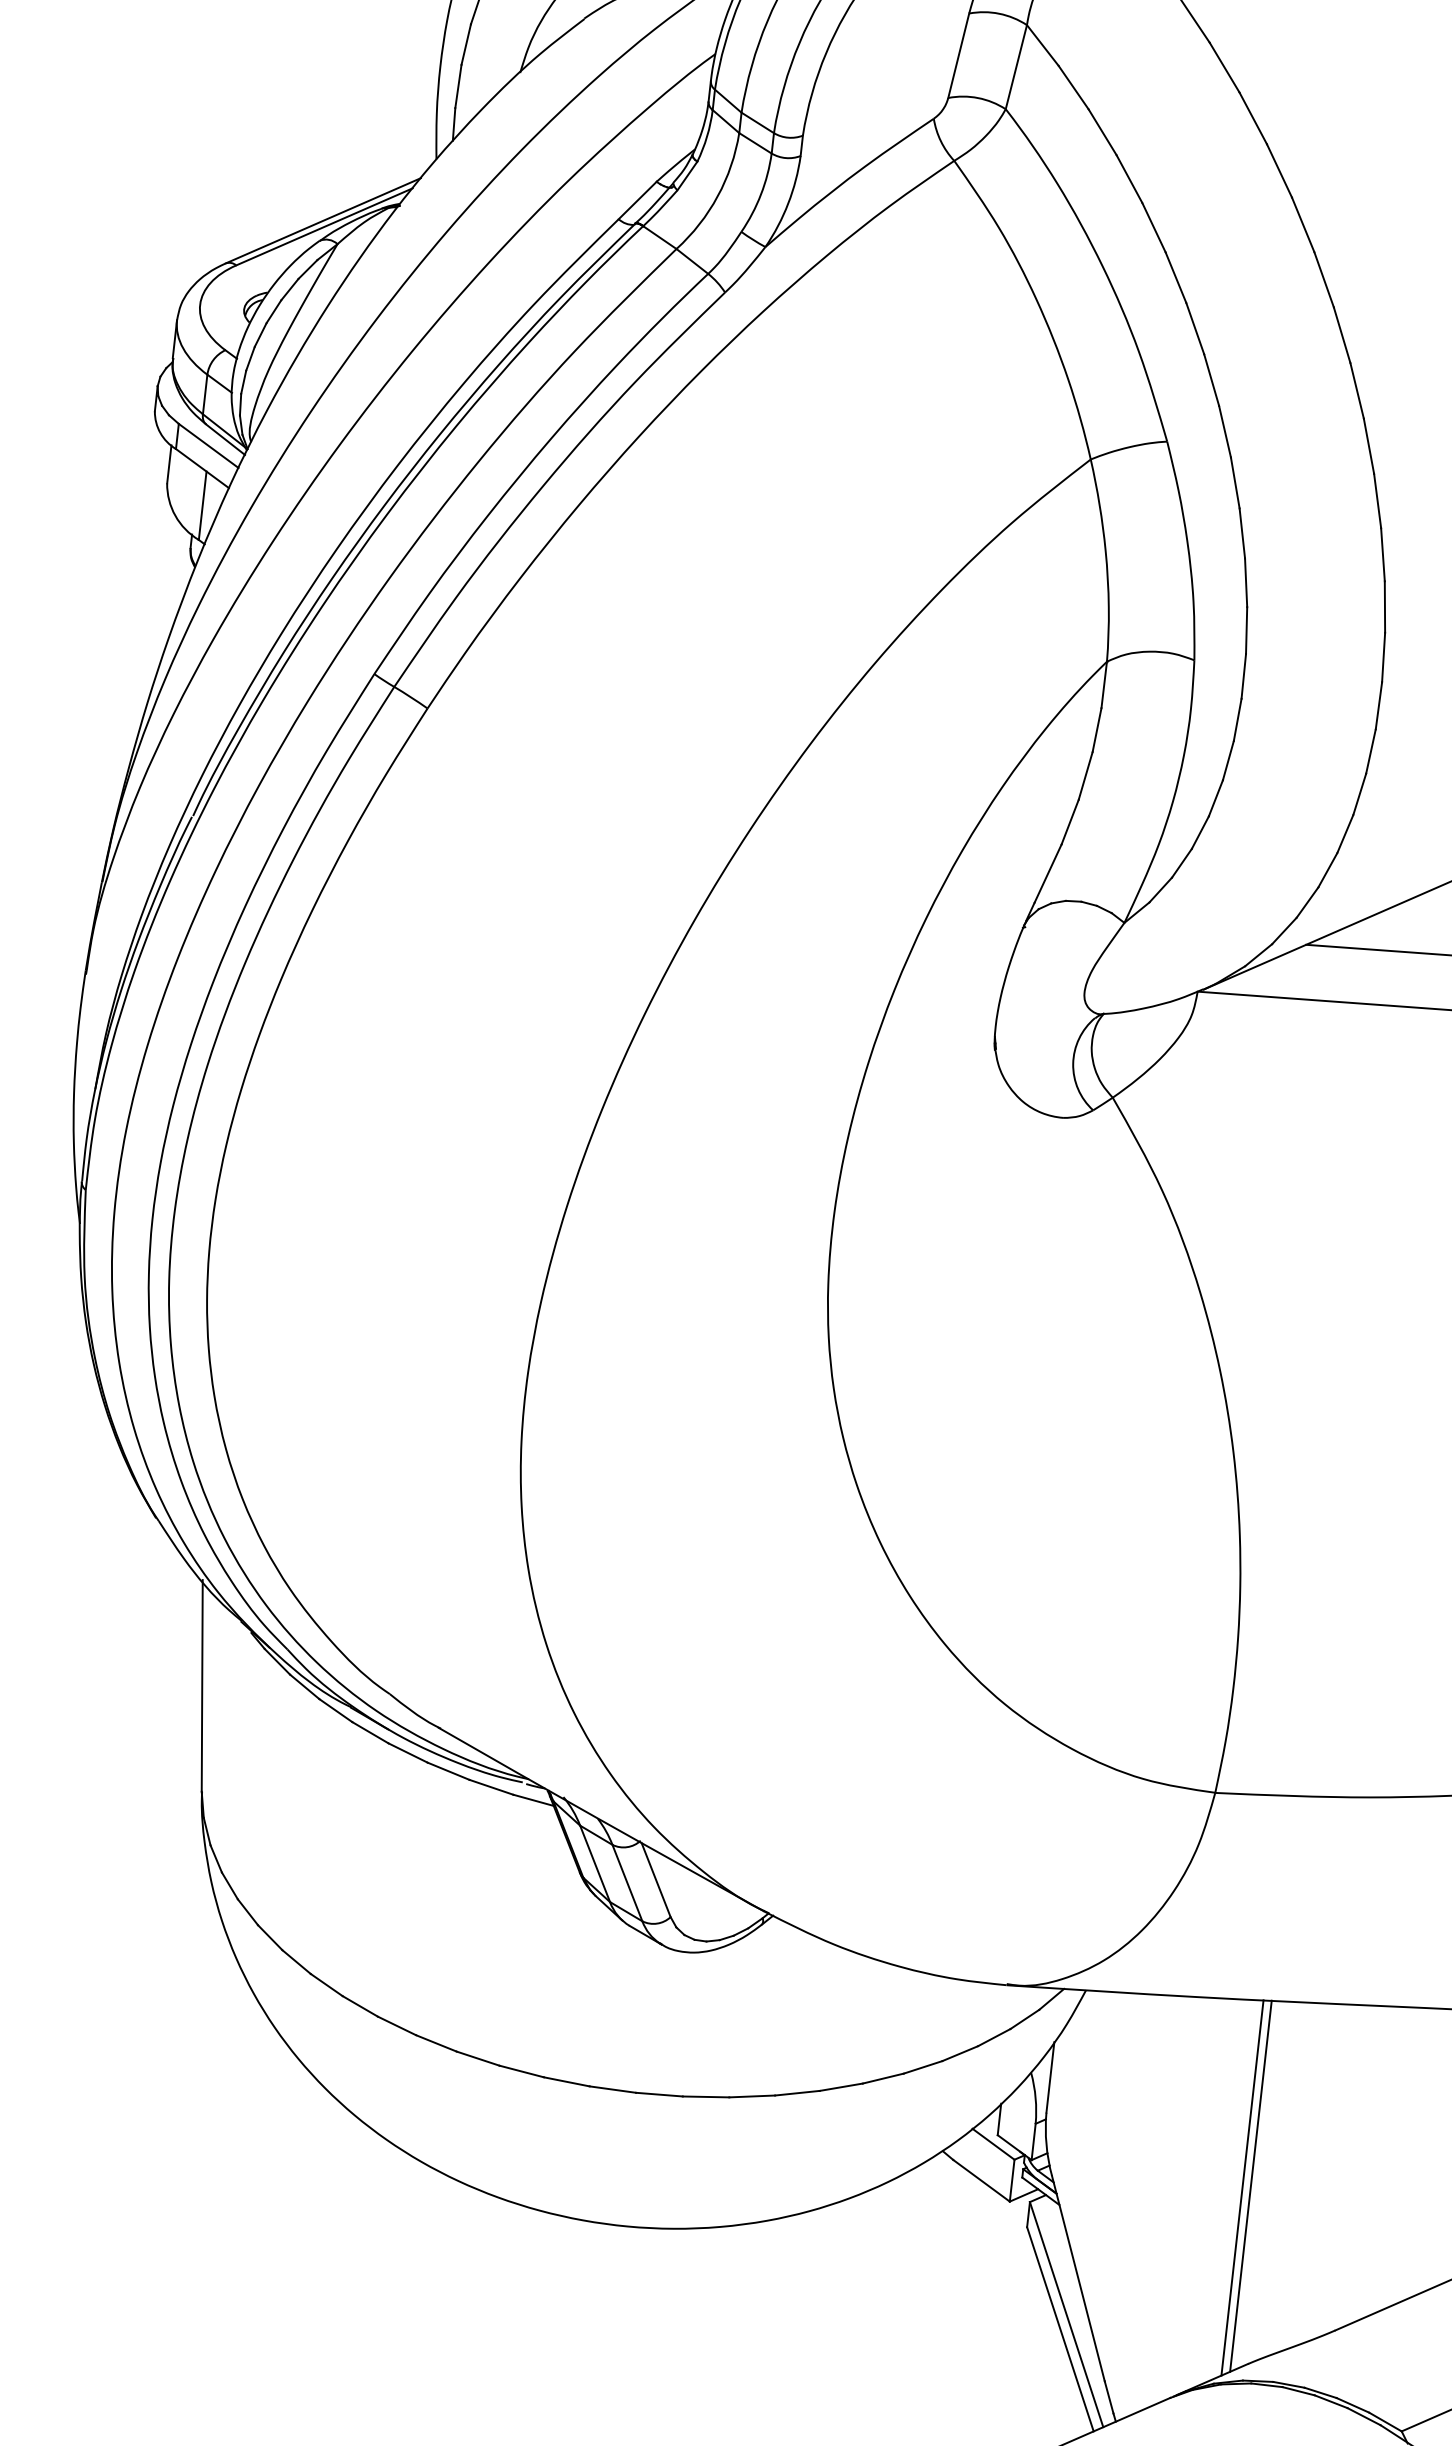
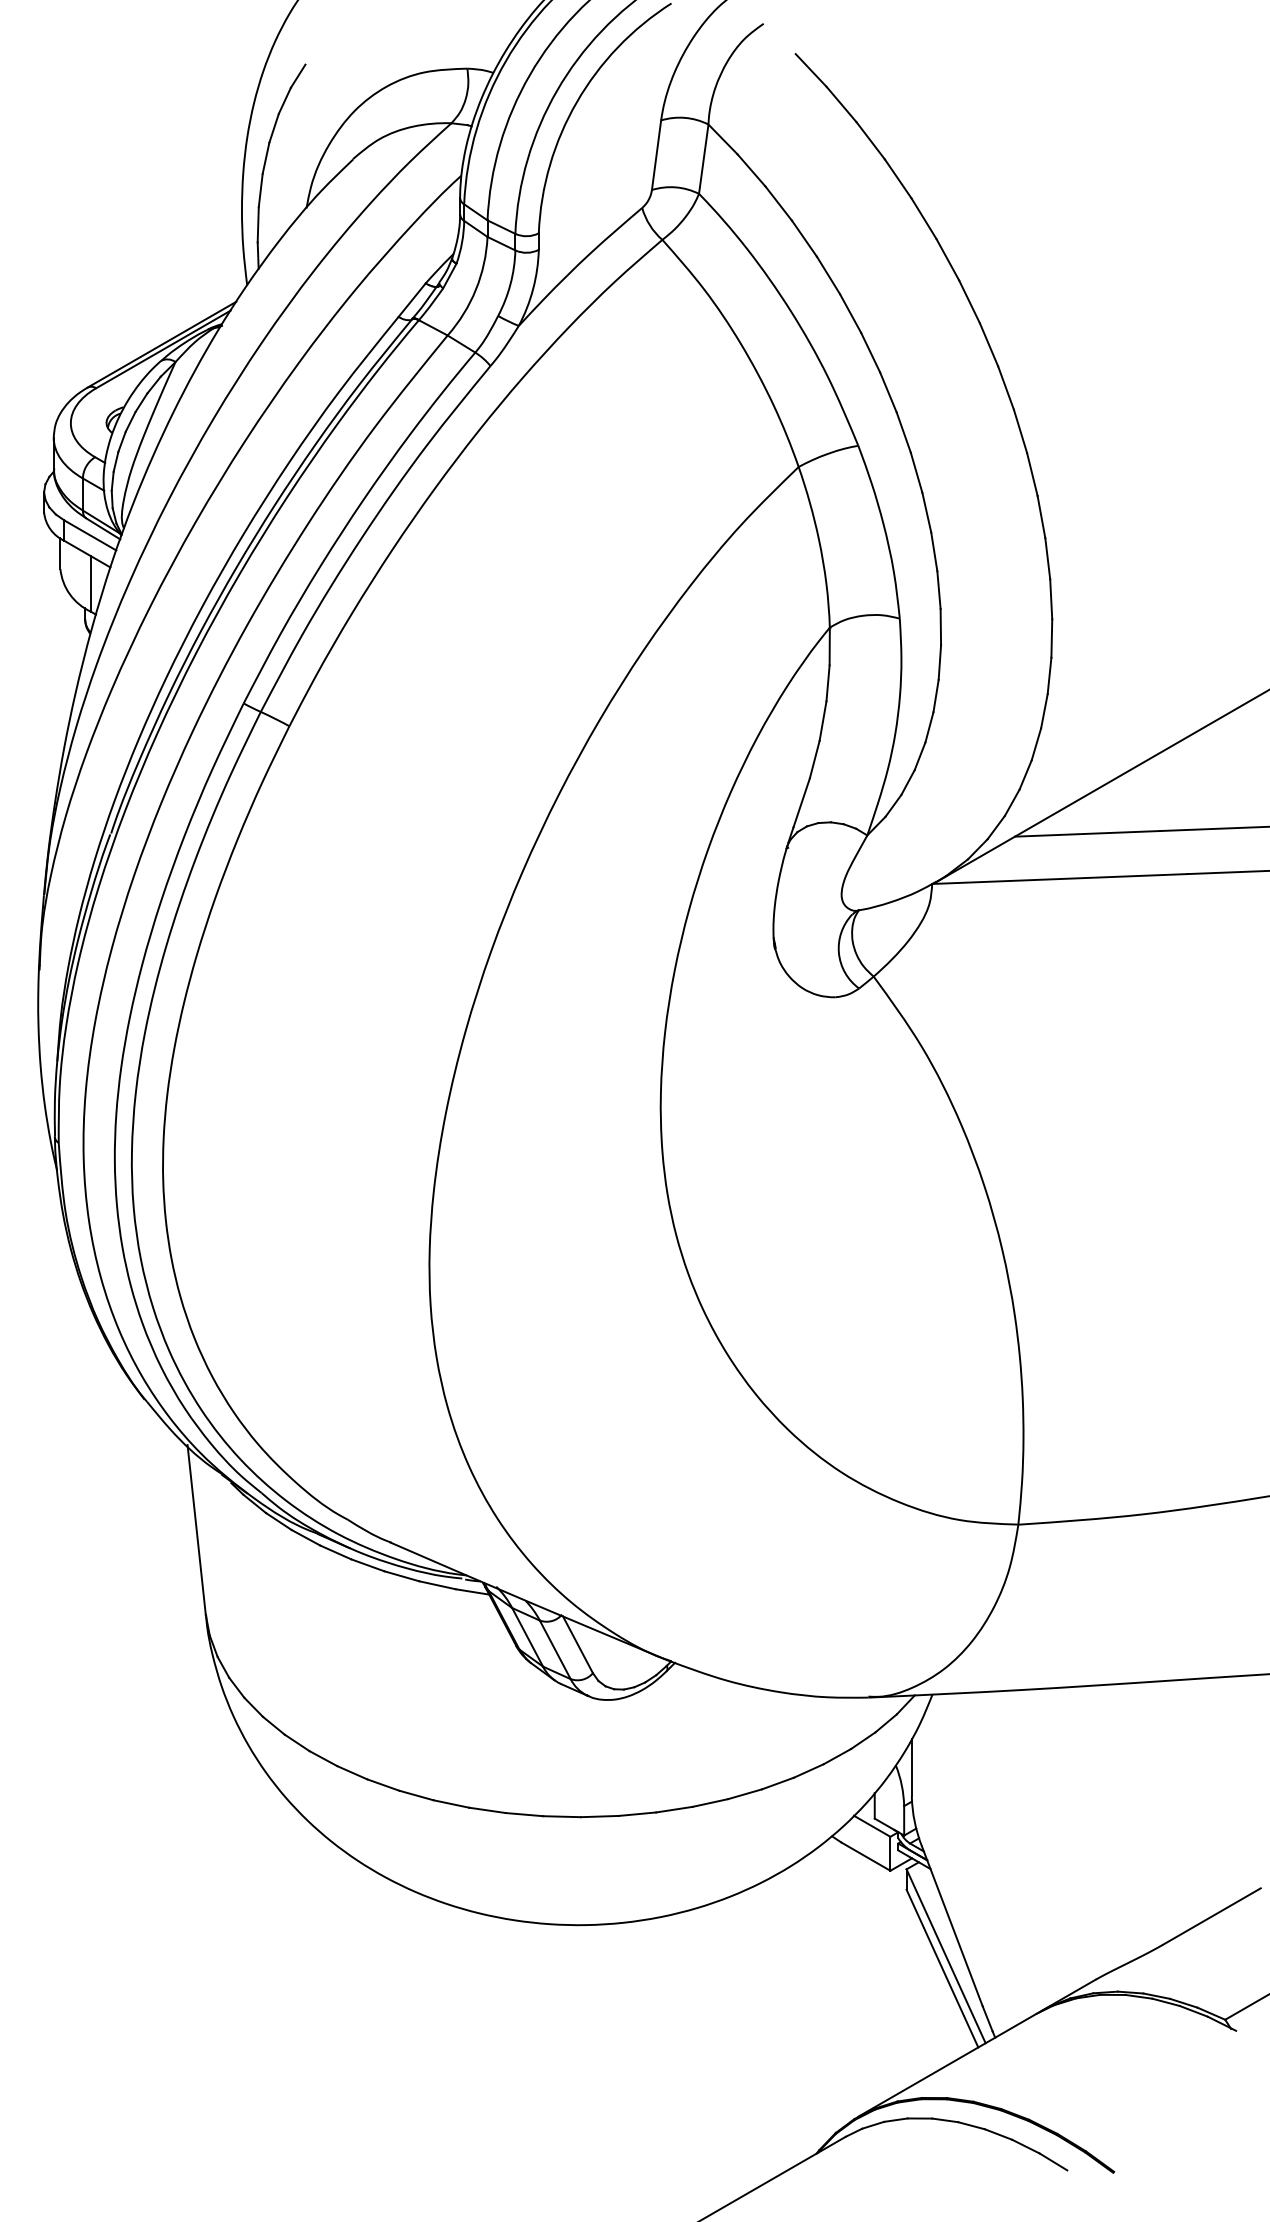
line: (1251, 2185) -> (1082, 1836), removed
line: (1242, 2187) -> (1075, 1838), removed

